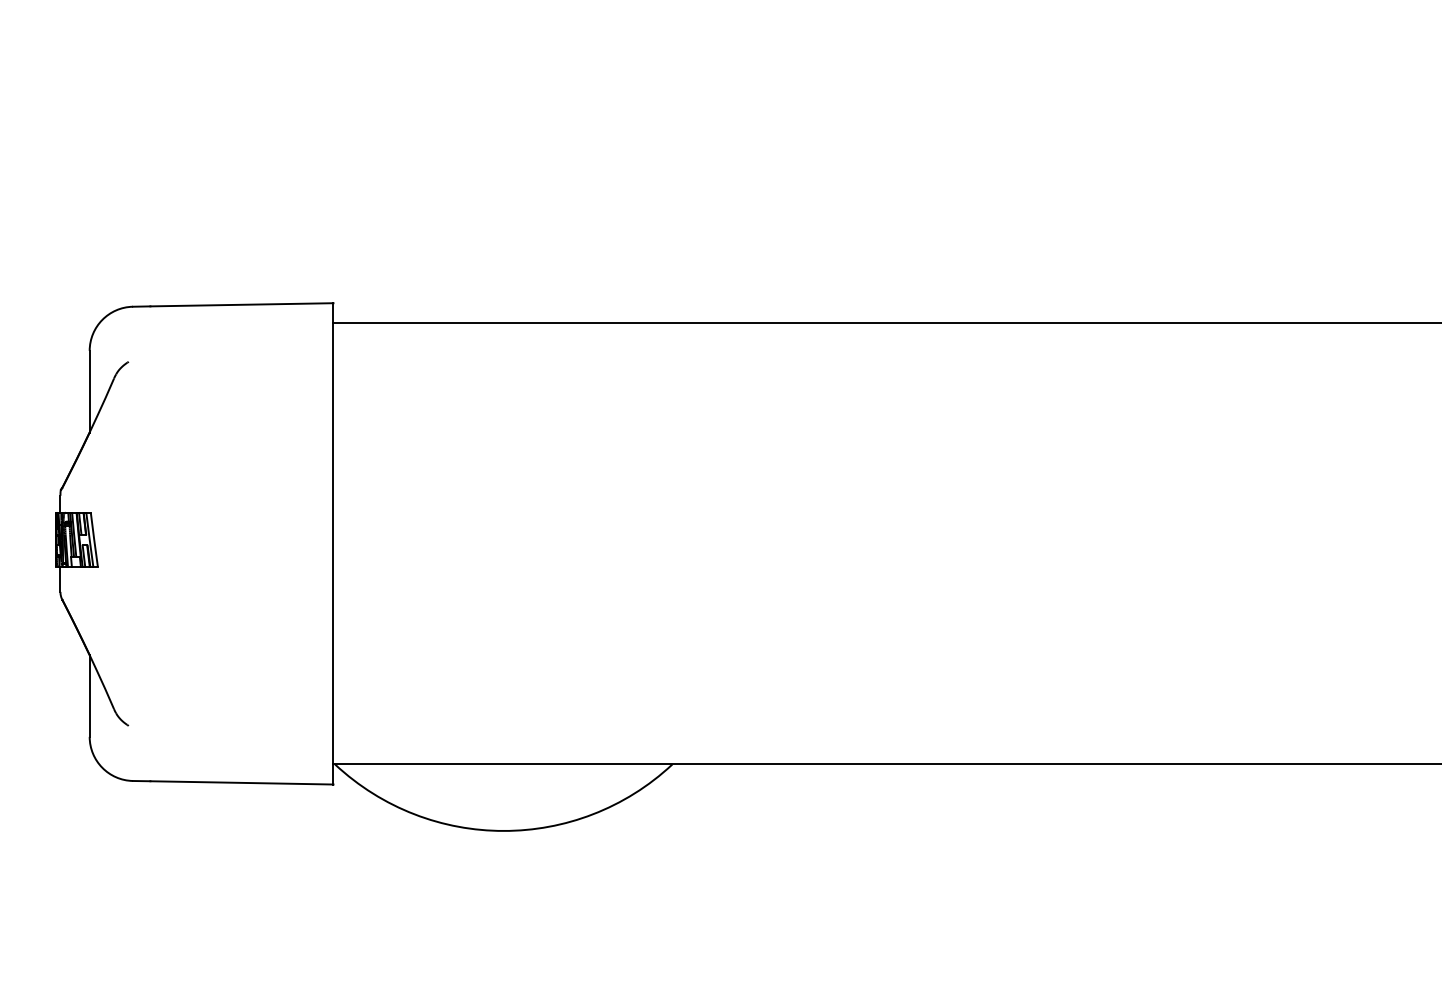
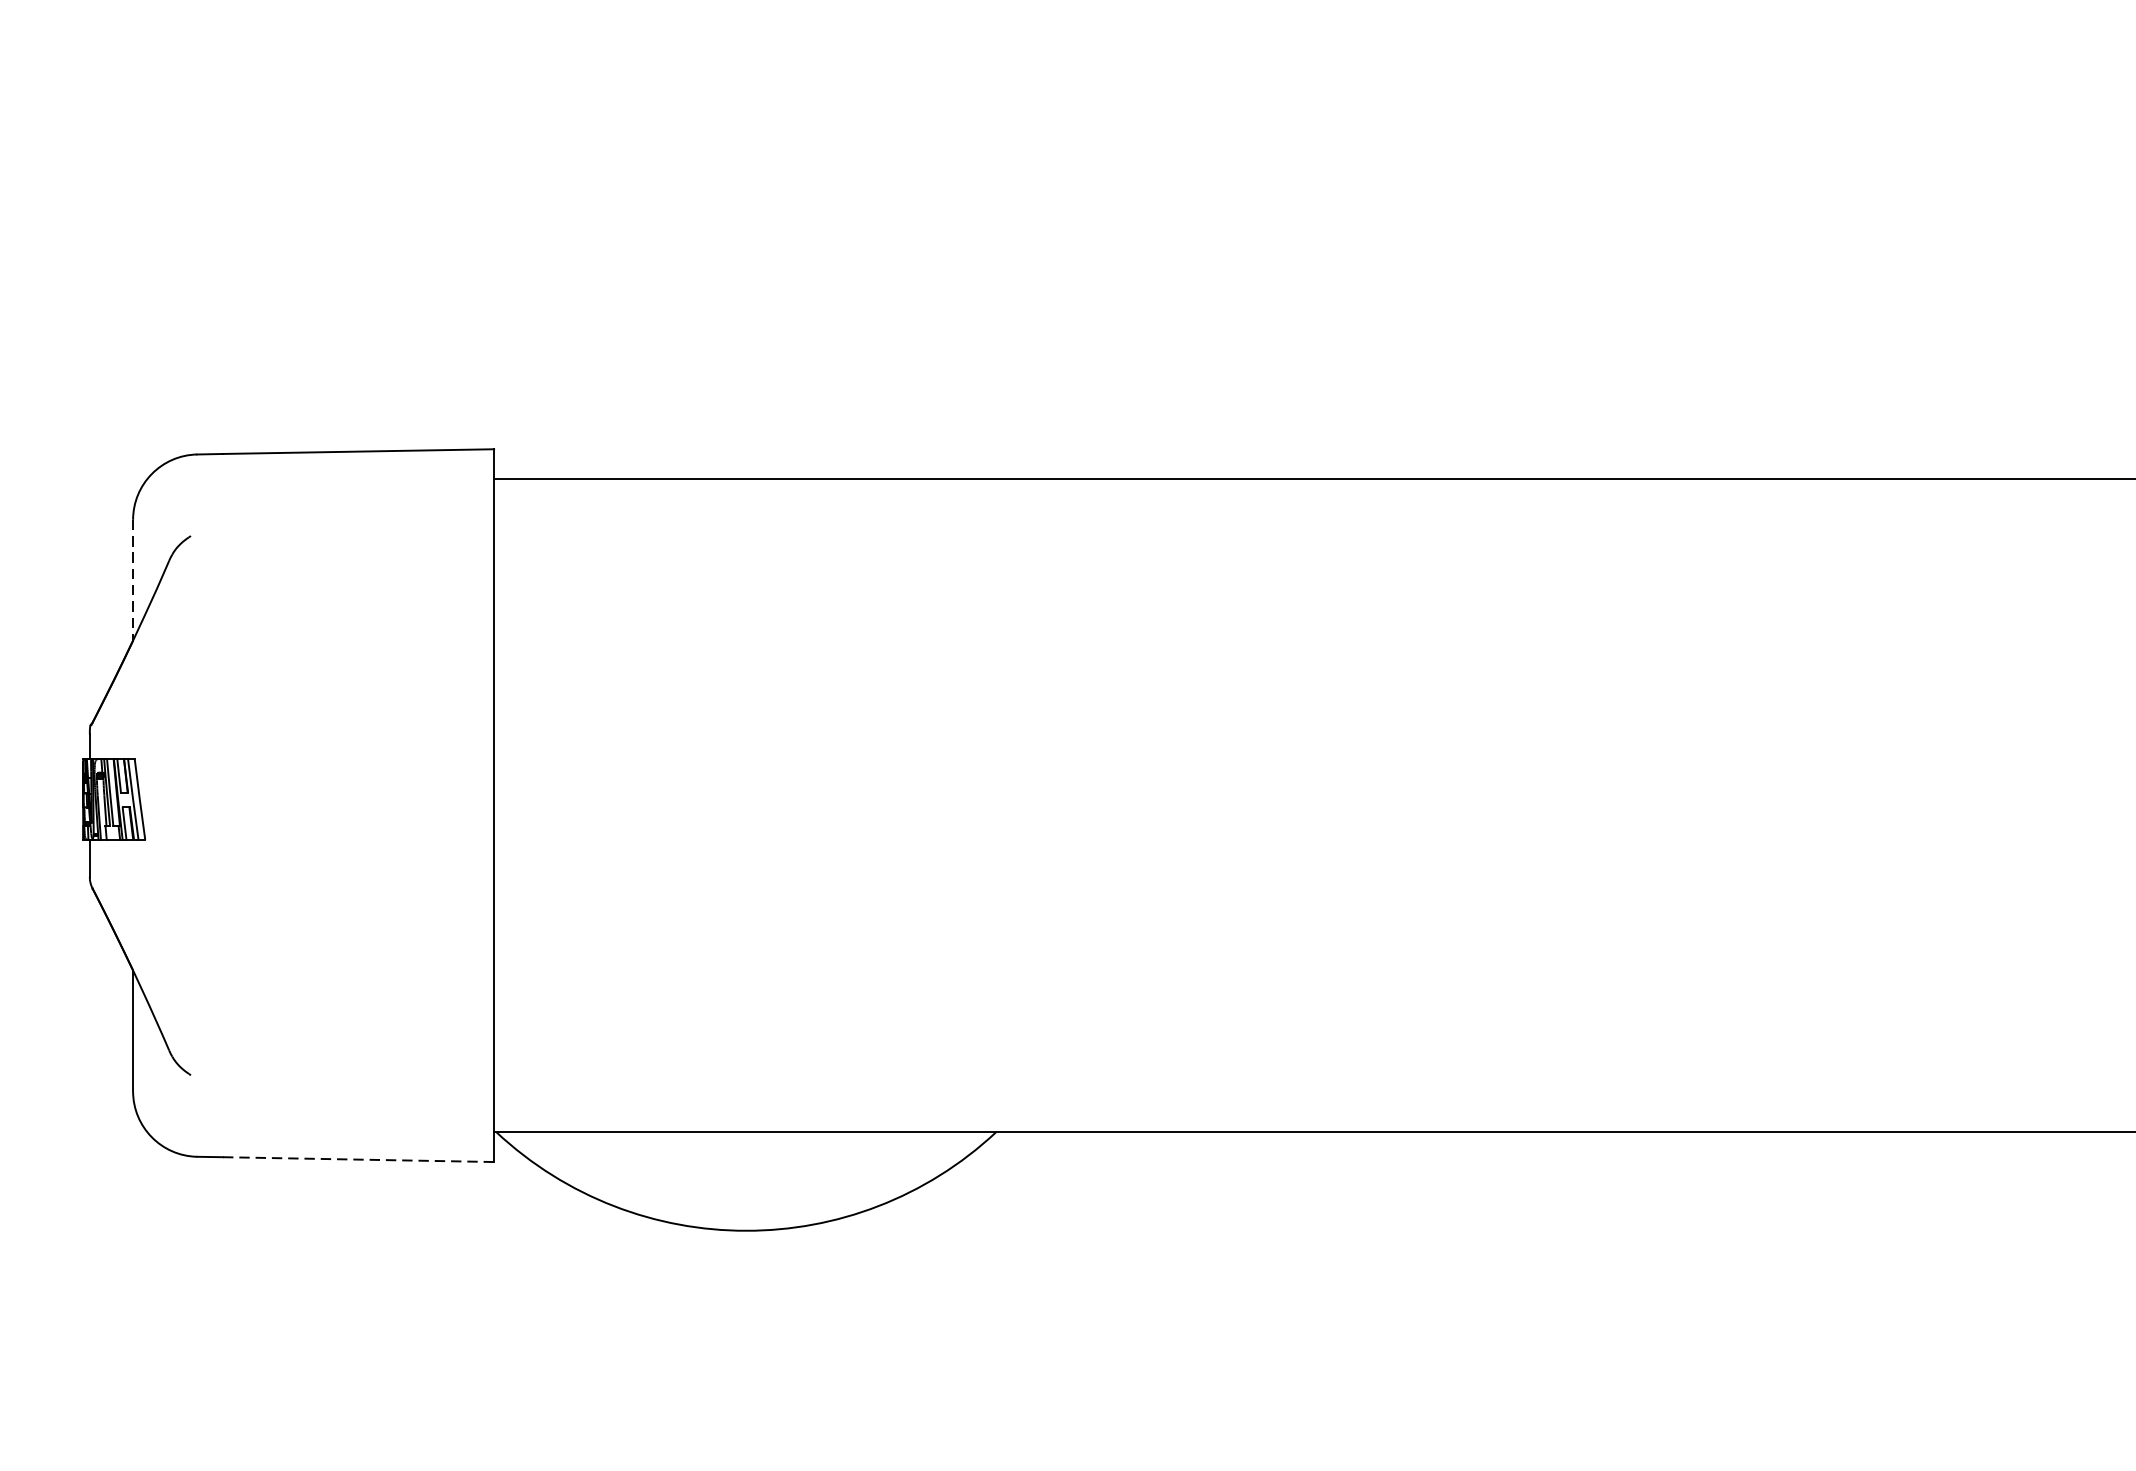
line: (89, 391) -> (132, 580), solid -> dashed
line: (241, 782) -> (357, 1159), solid -> dashed

